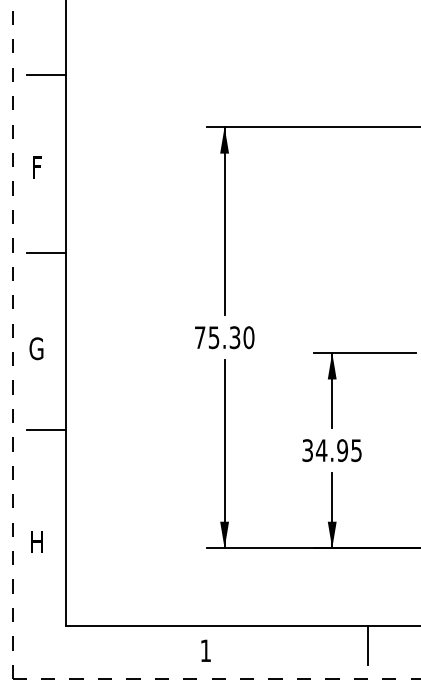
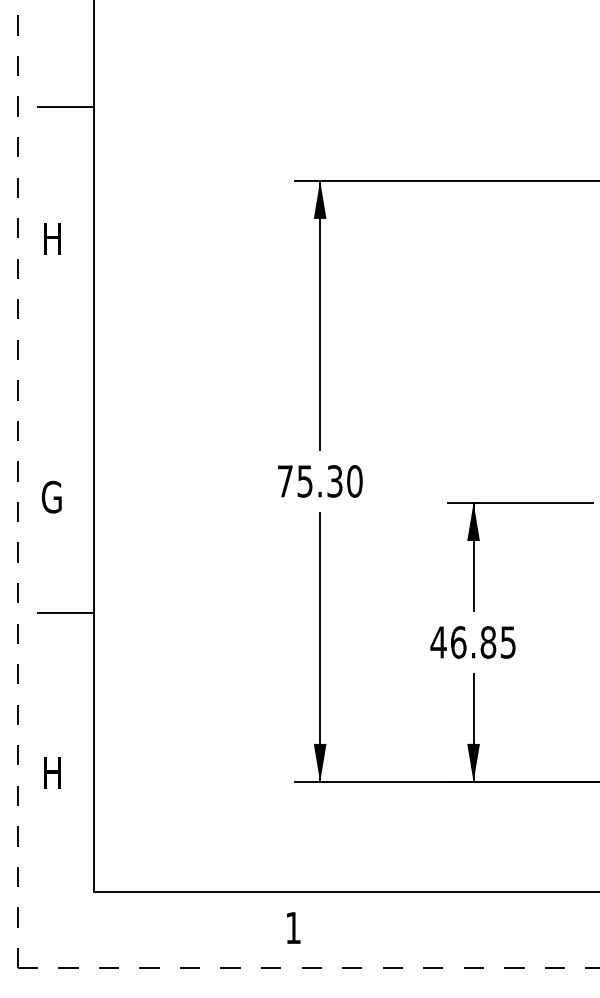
text: (36, 167) -> (51, 238), F -> H
line: (45, 252) -> (64, 359), removed
text: (325, 450) -> (464, 642), 34.95 -> 46.85
line: (367, 644) -> (523, 918), removed

